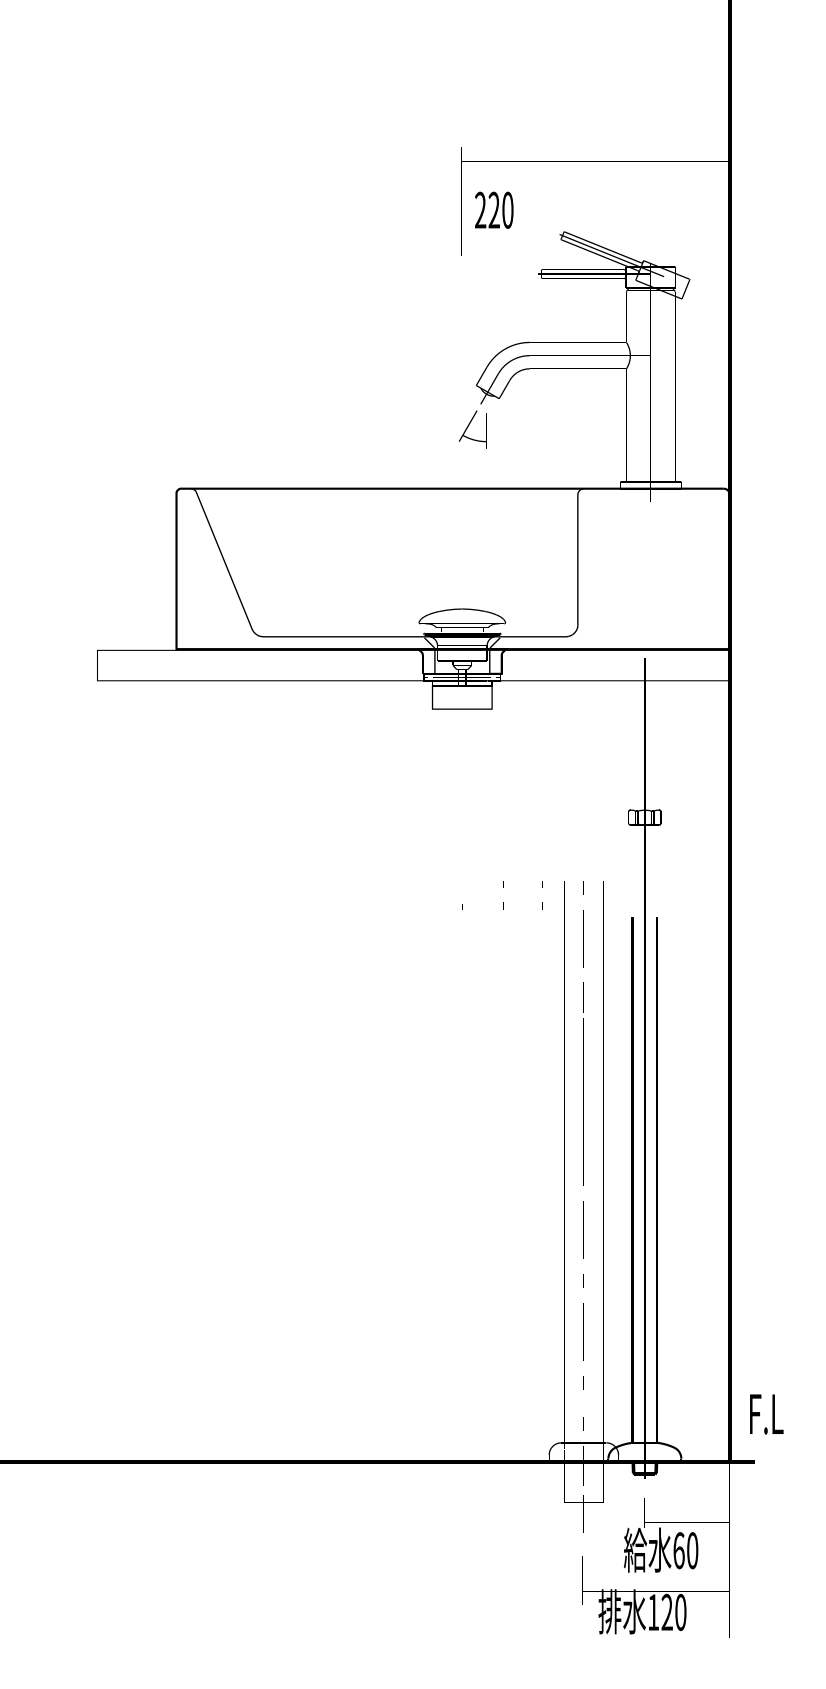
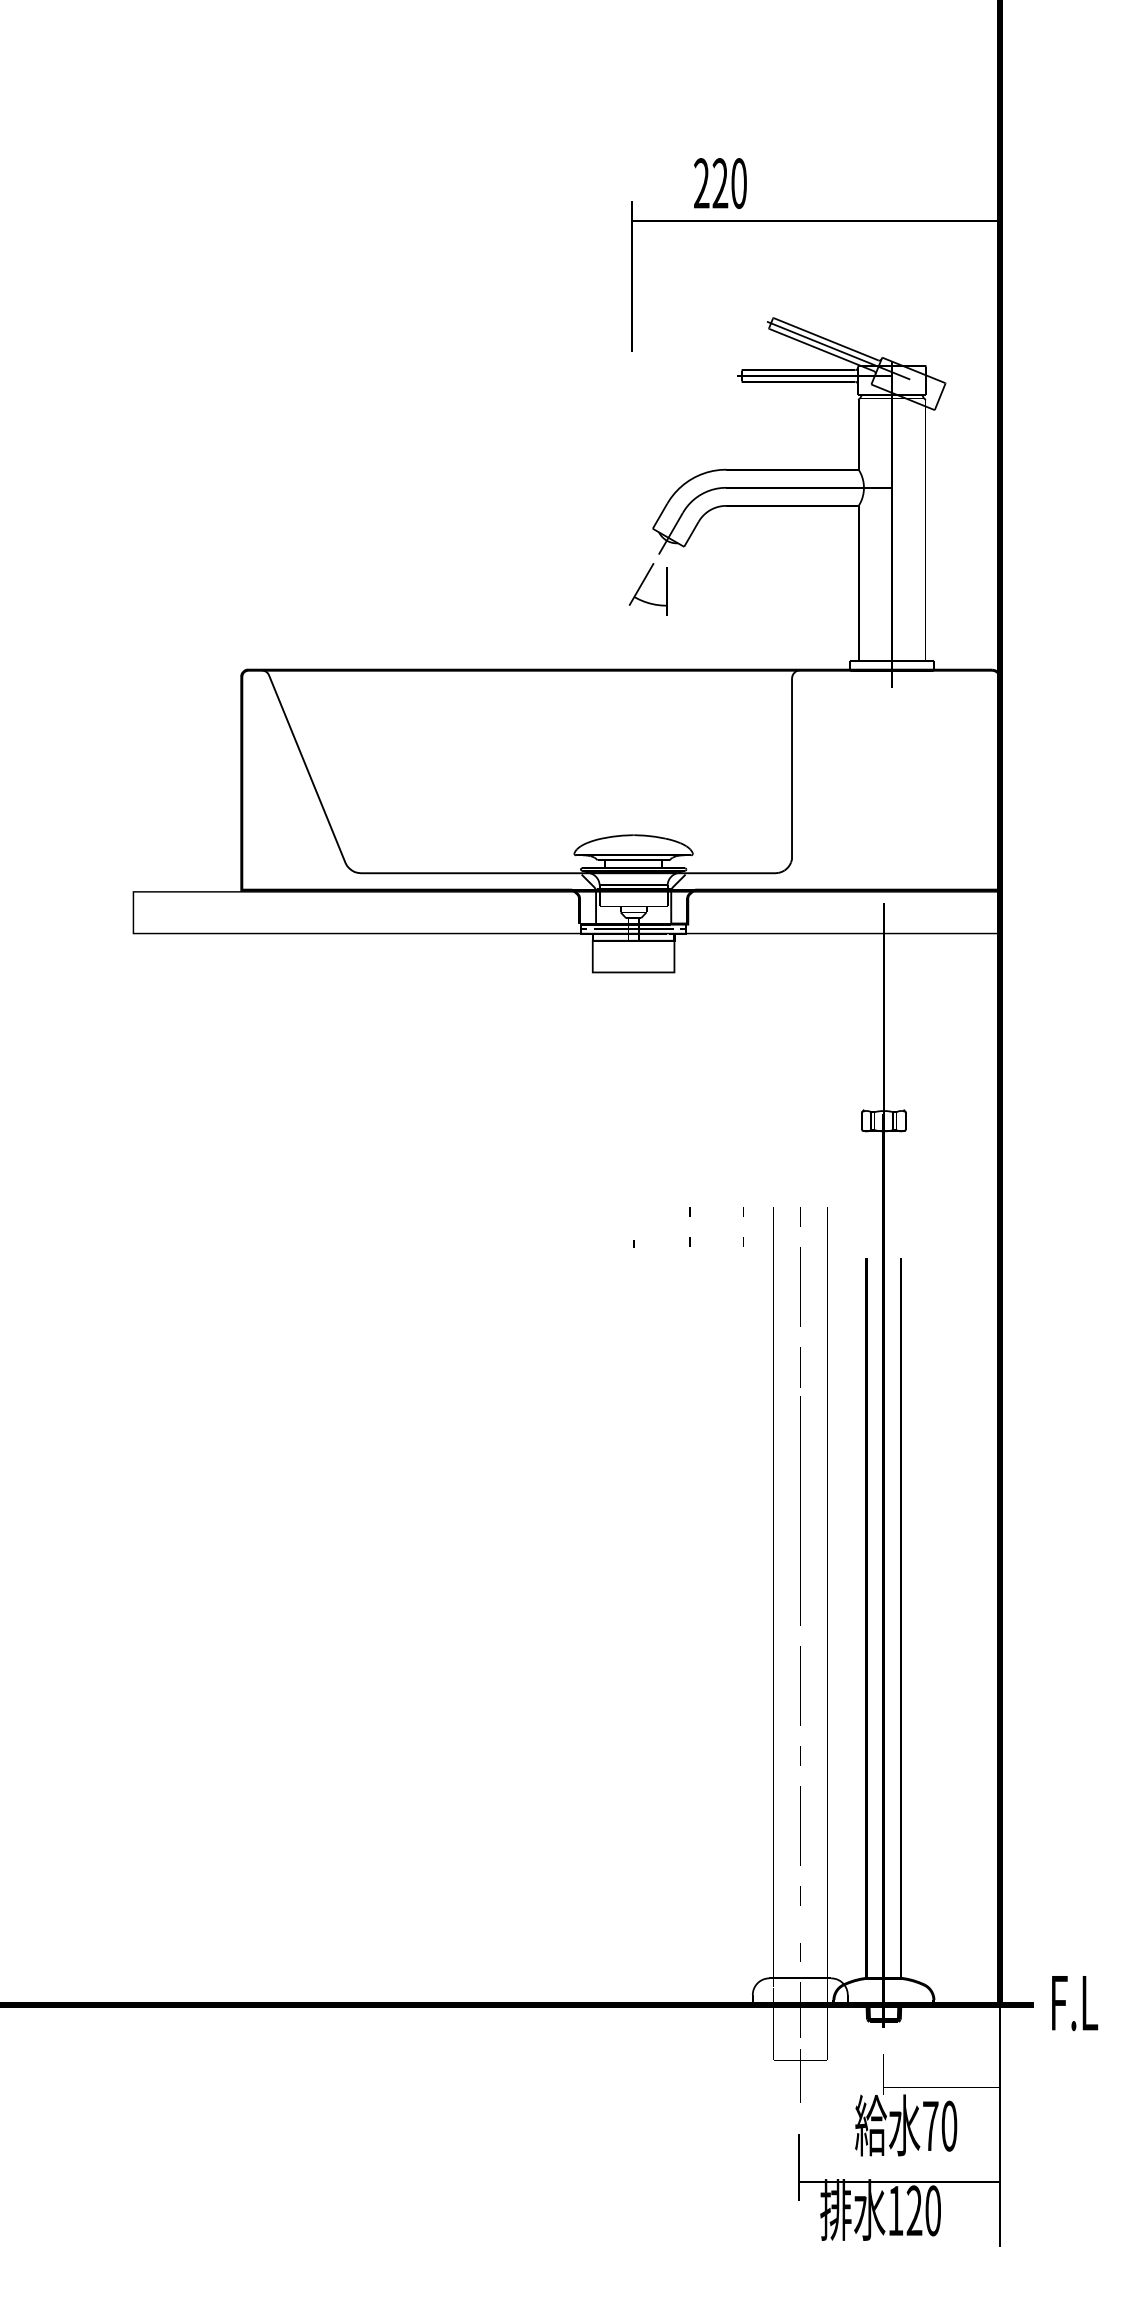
text: (494, 210) -> (720, 183), moved
text: (767, 1414) -> (1075, 2003), moved
text: (678, 1550) -> (930, 2125), 60 -> 70

